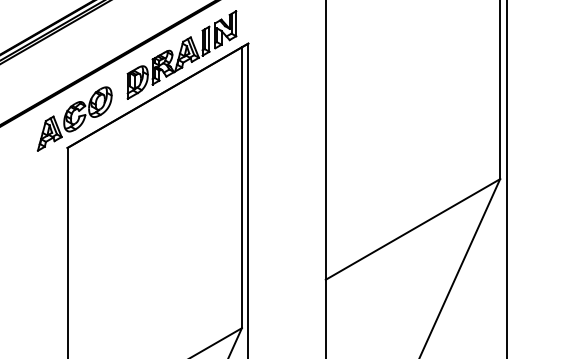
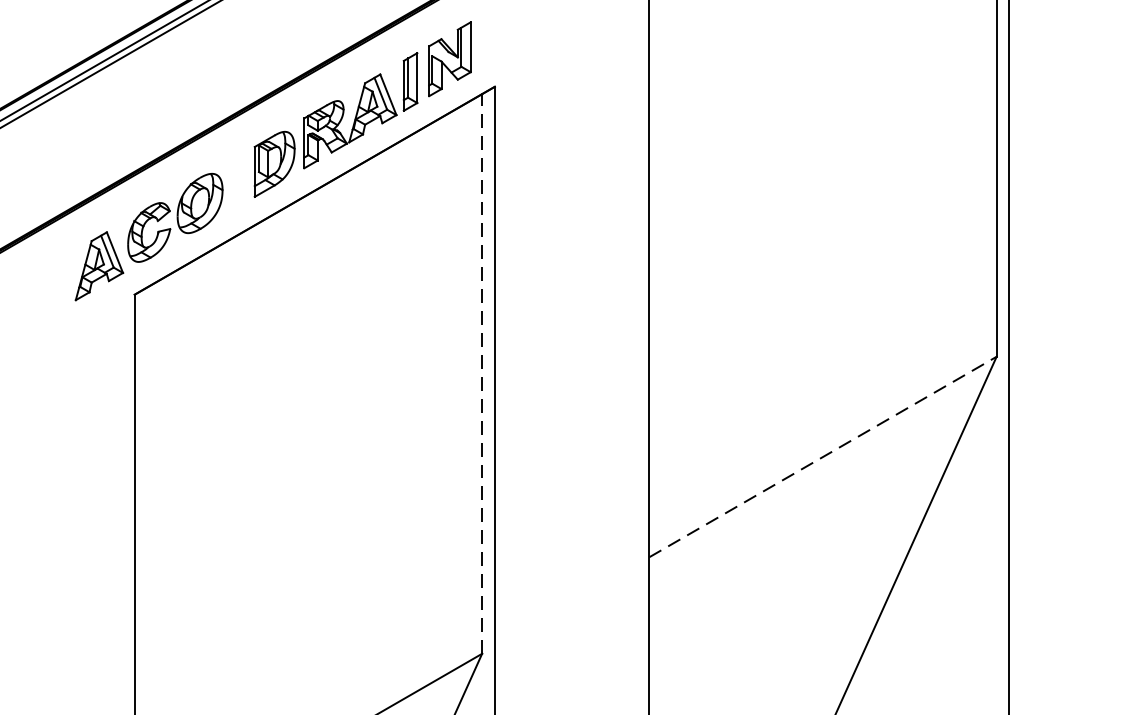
line: (241, 187) -> (481, 373), solid -> dashed
line: (412, 229) -> (821, 457), solid -> dashed

